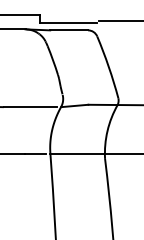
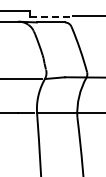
line: (68, 23) -> (50, 17), solid -> dashed

